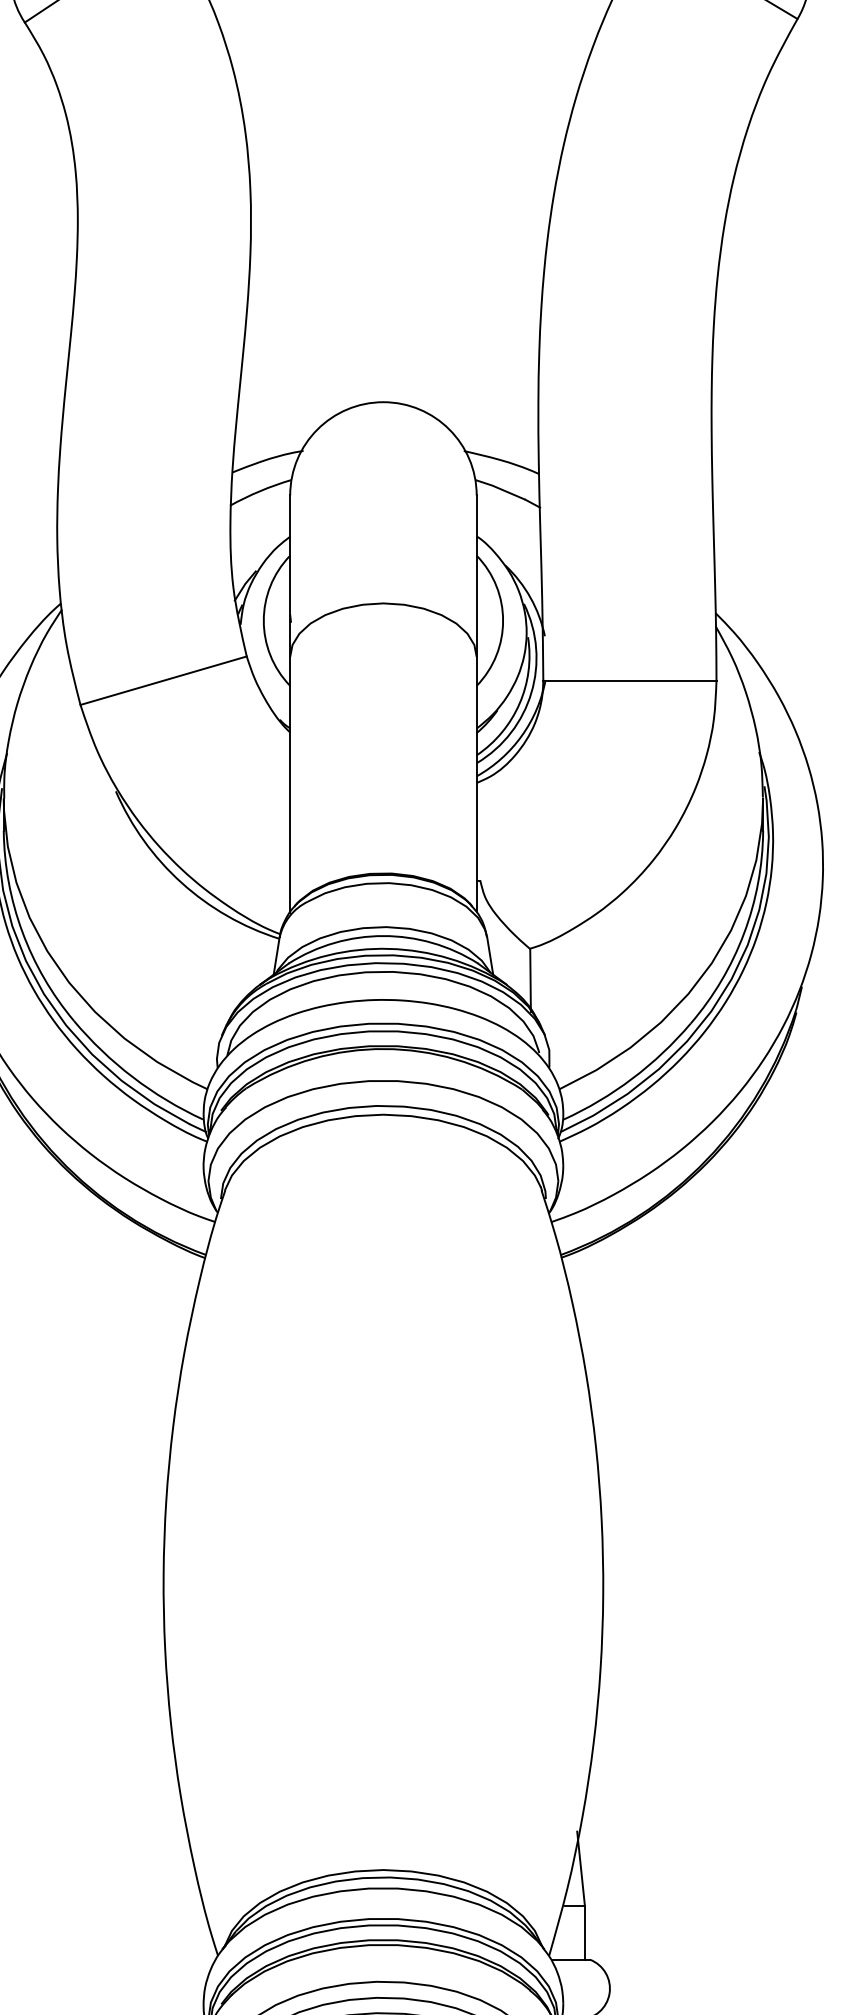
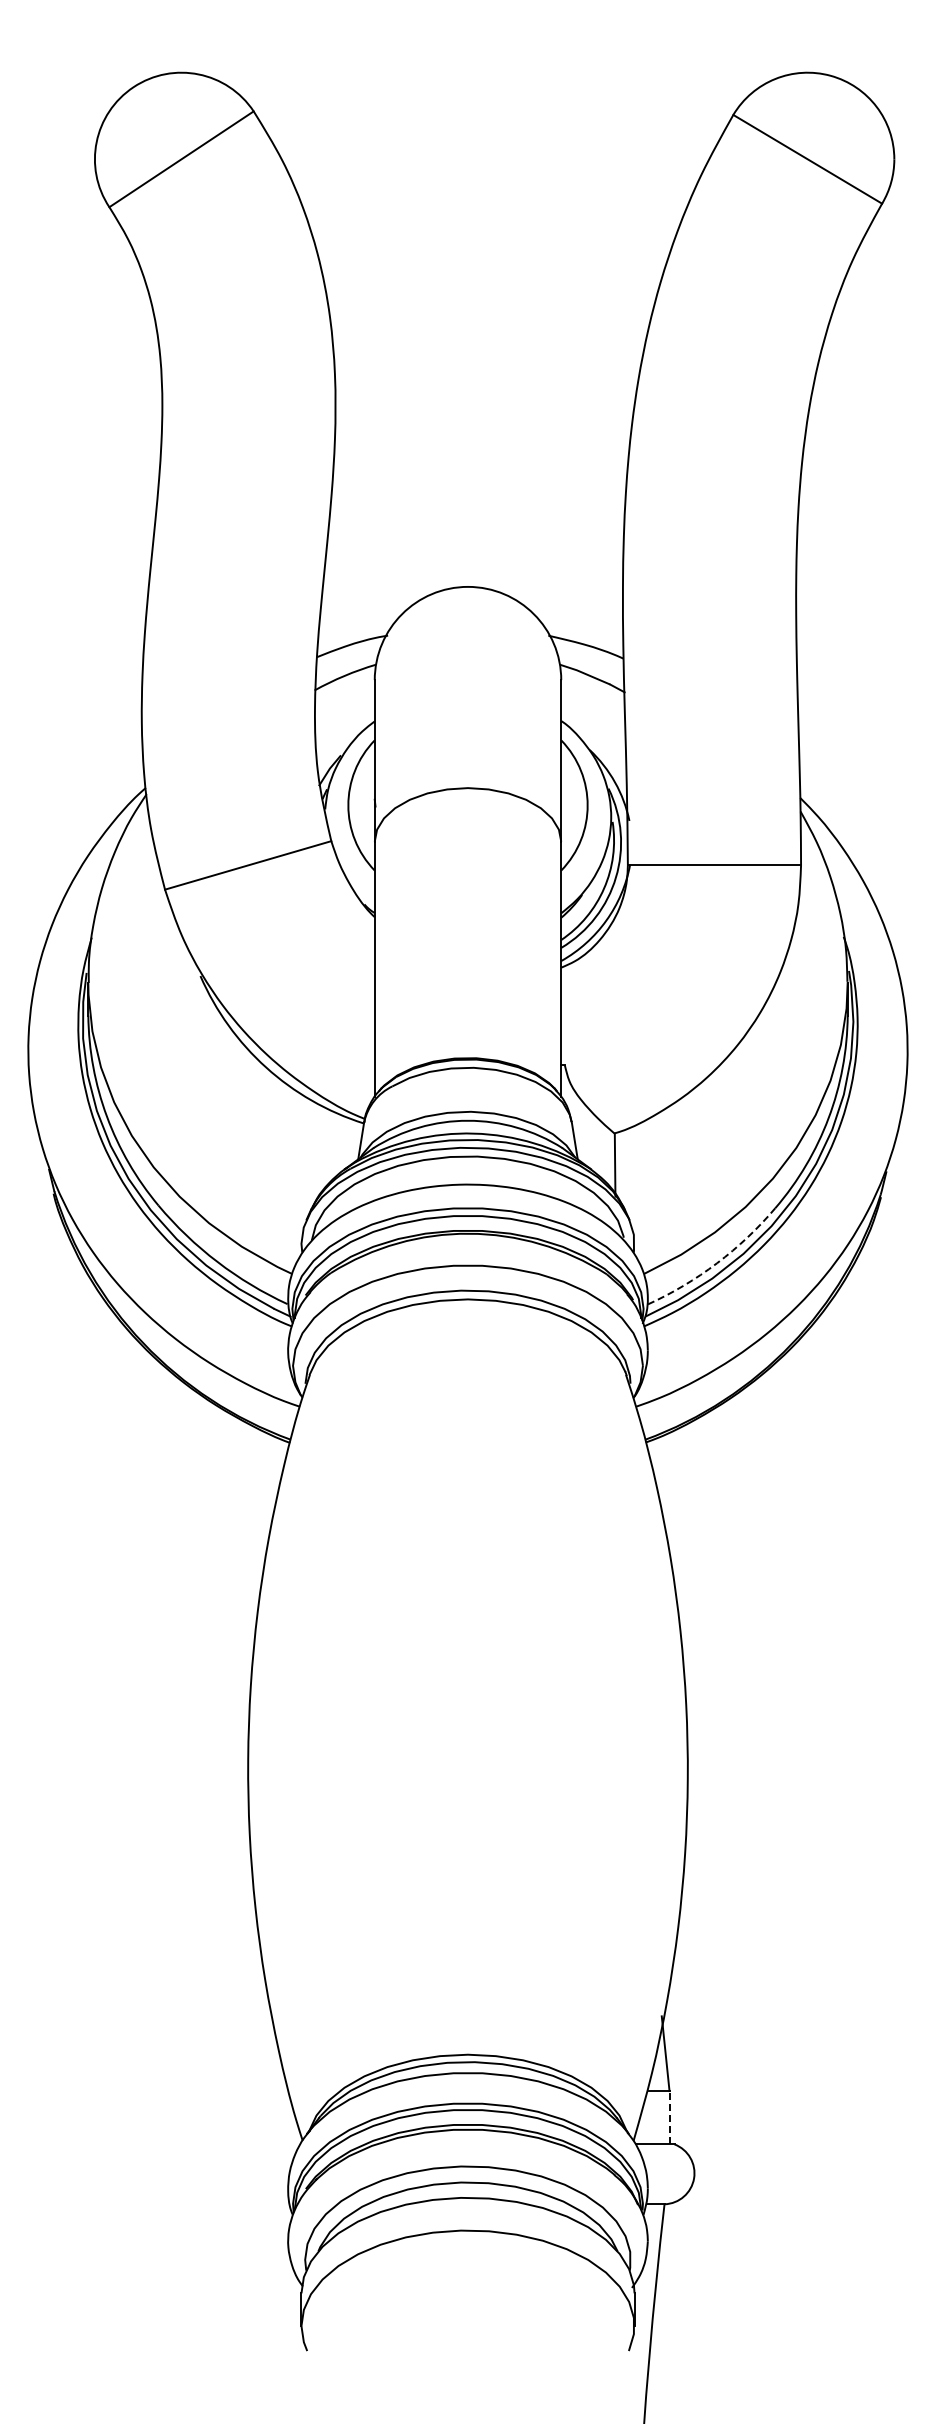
arc: (631, 1078) -> (716, 1263), solid -> dashed
line: (584, 1932) -> (669, 2117), solid -> dashed

